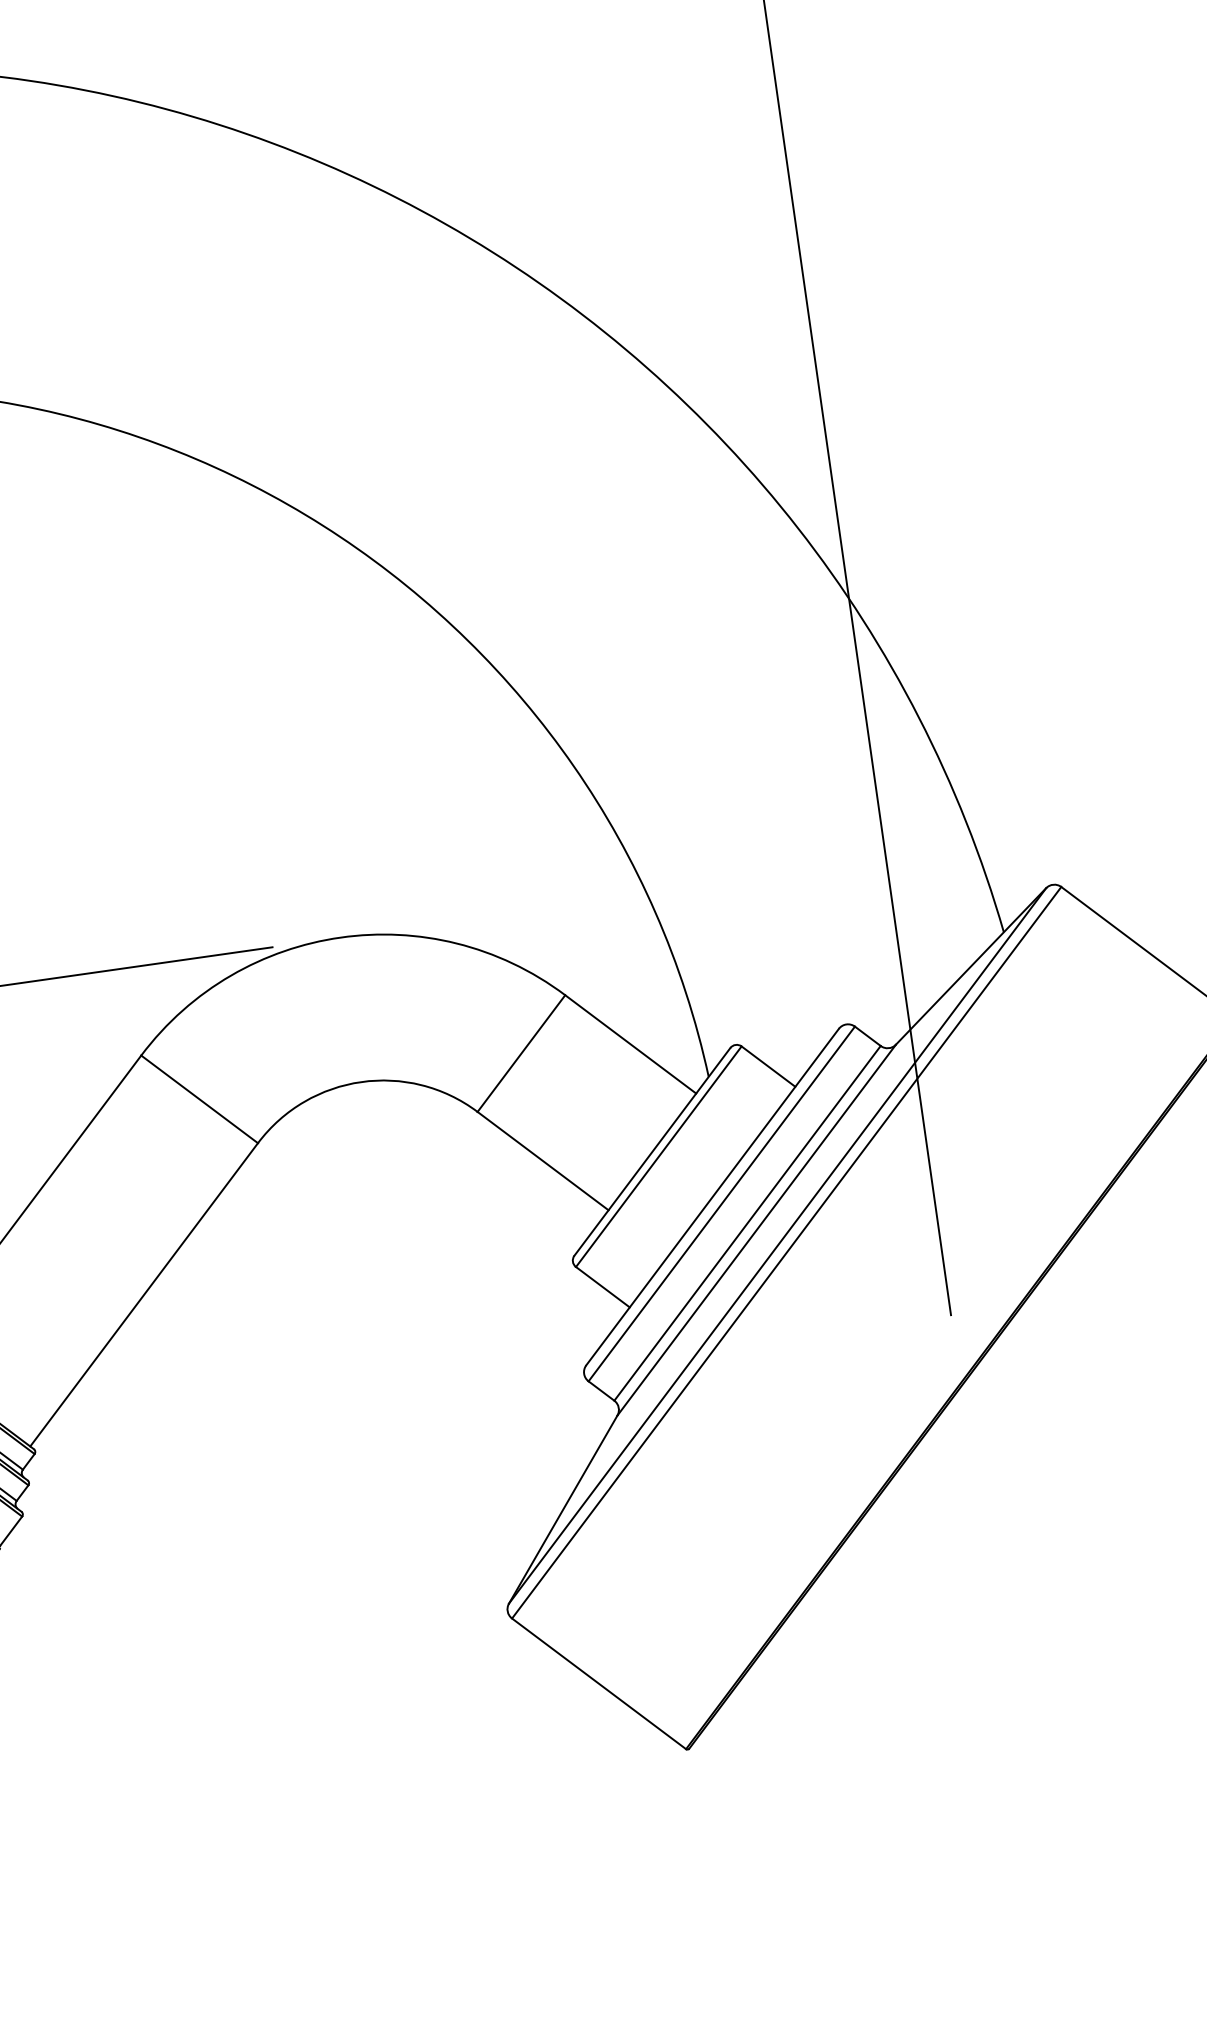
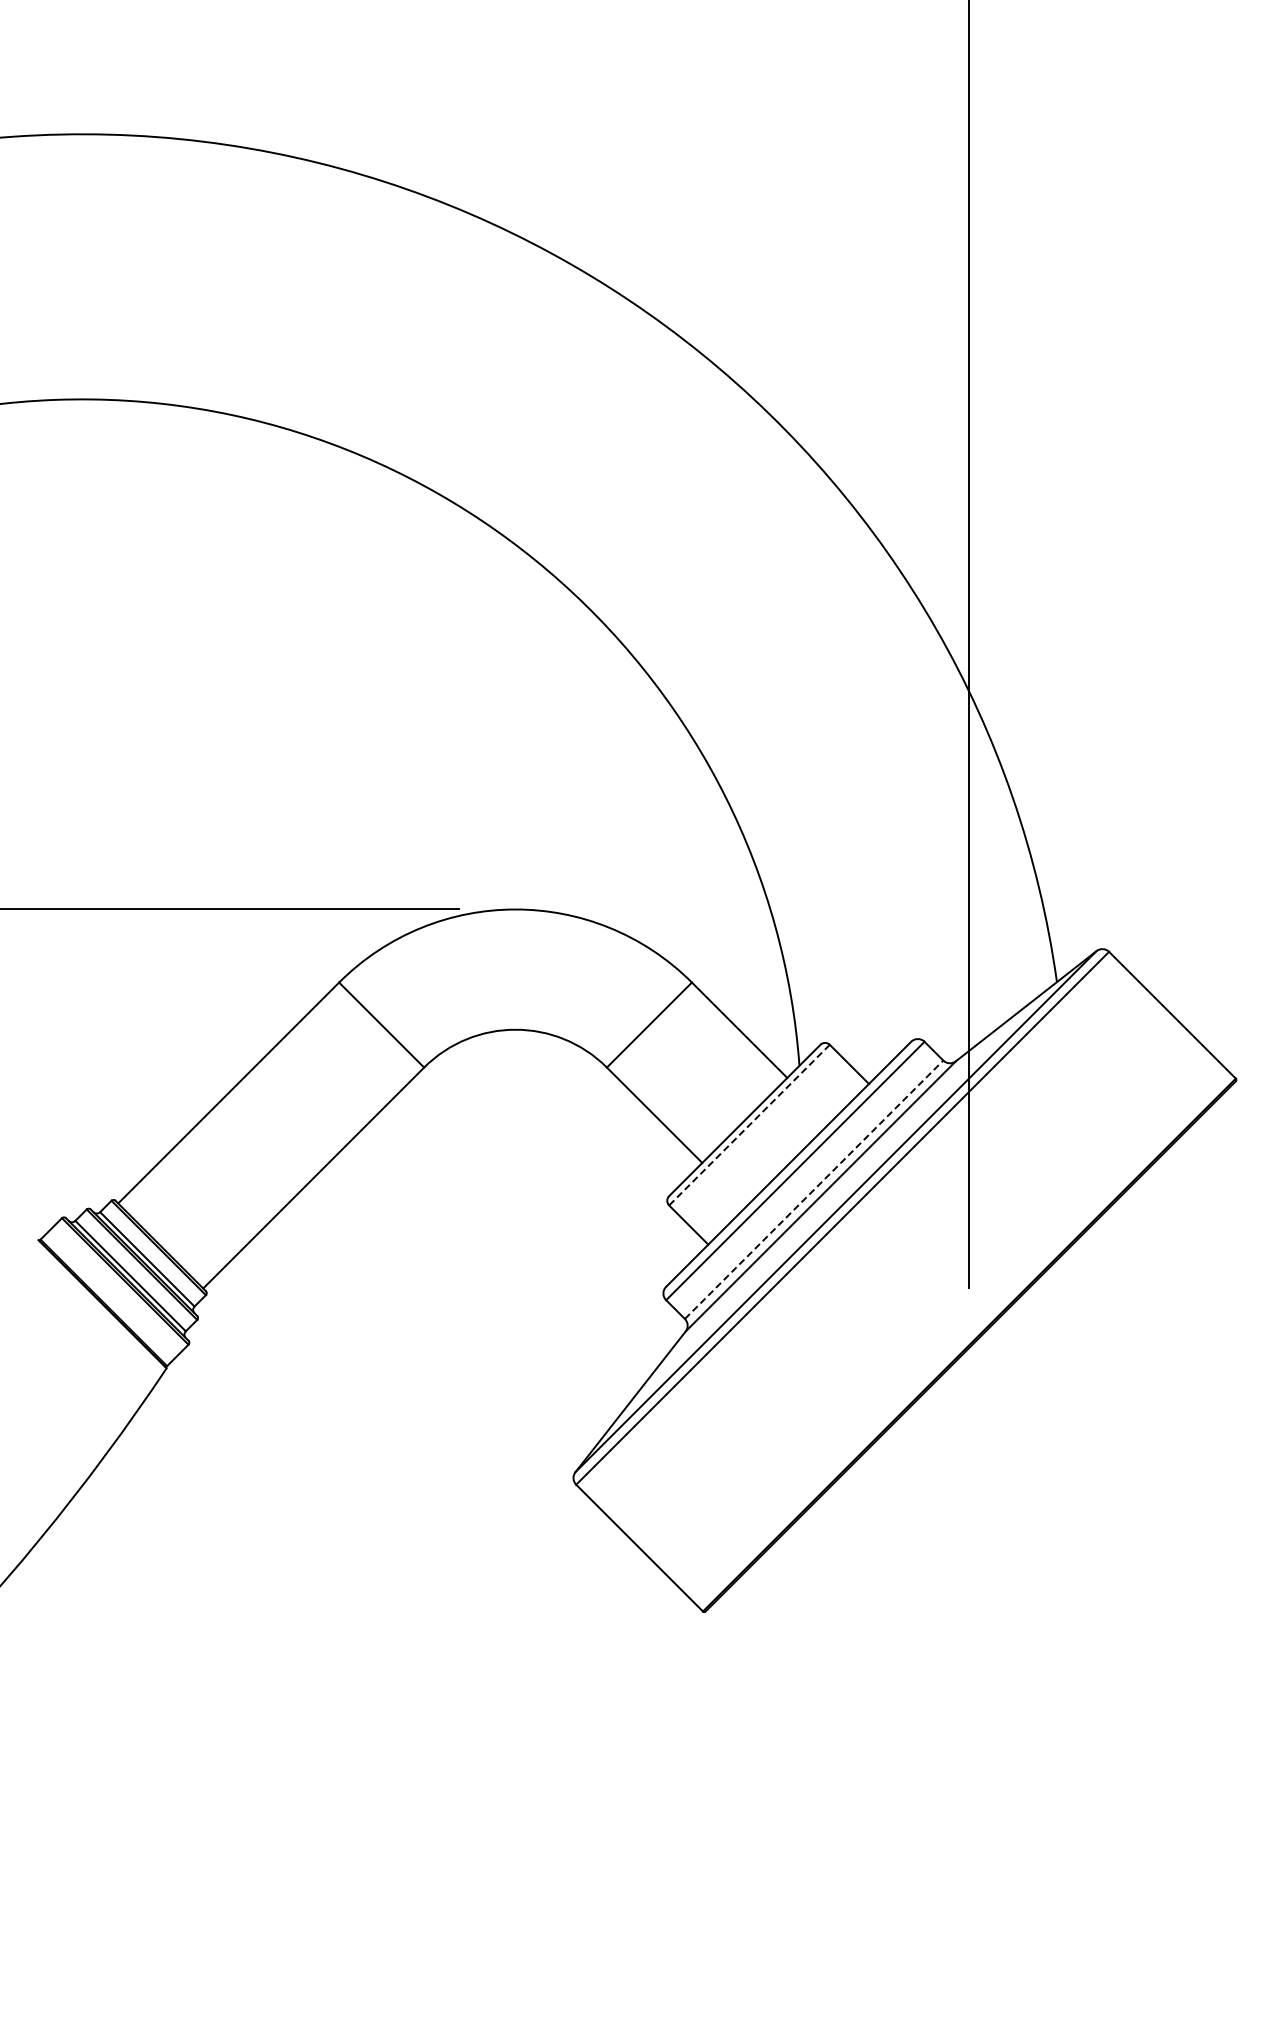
line: (658, 1157) -> (749, 1125), solid -> dashed
line: (747, 1222) -> (814, 1189), solid -> dashed

